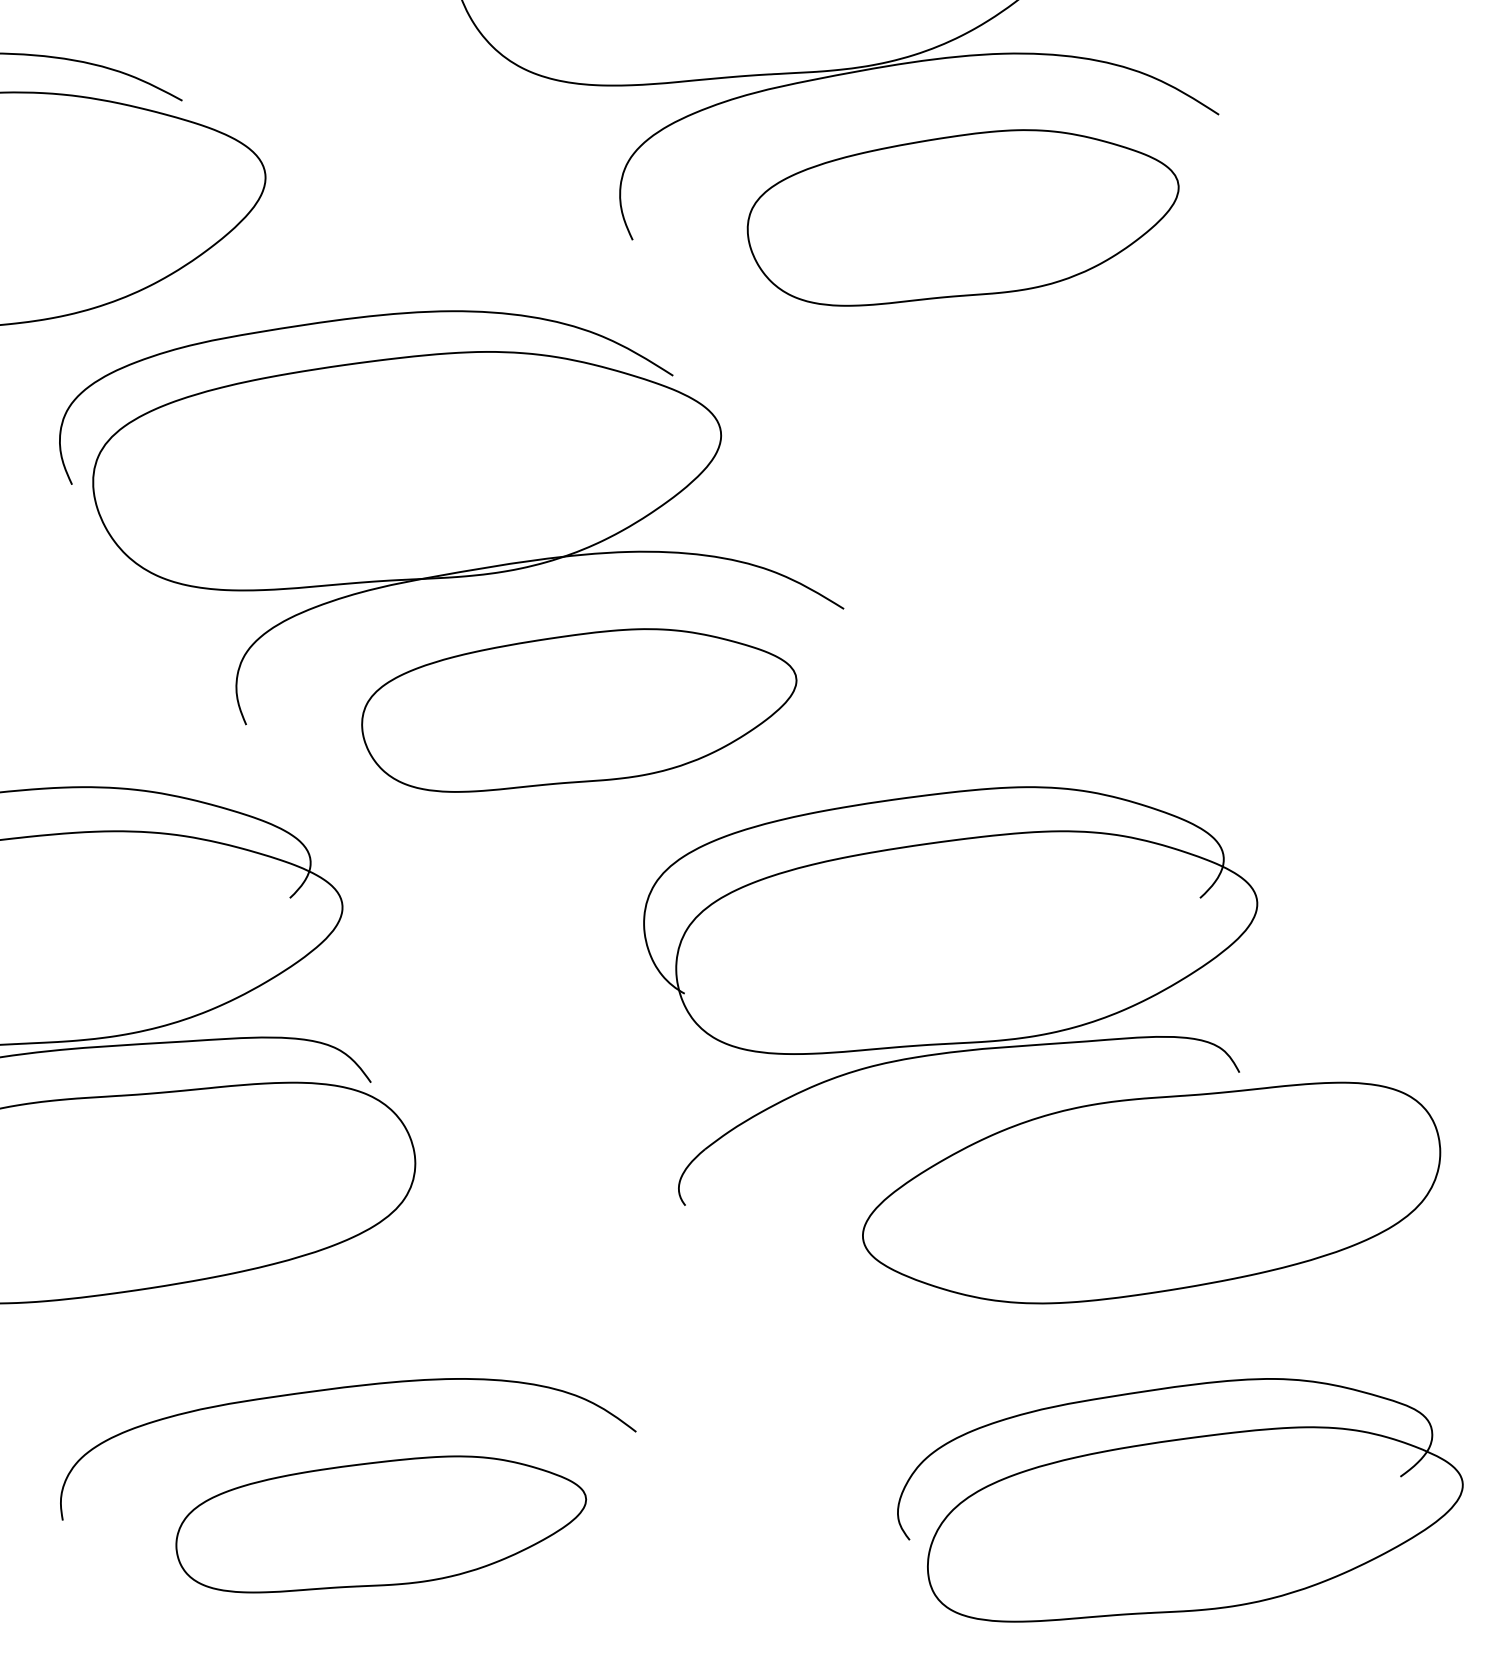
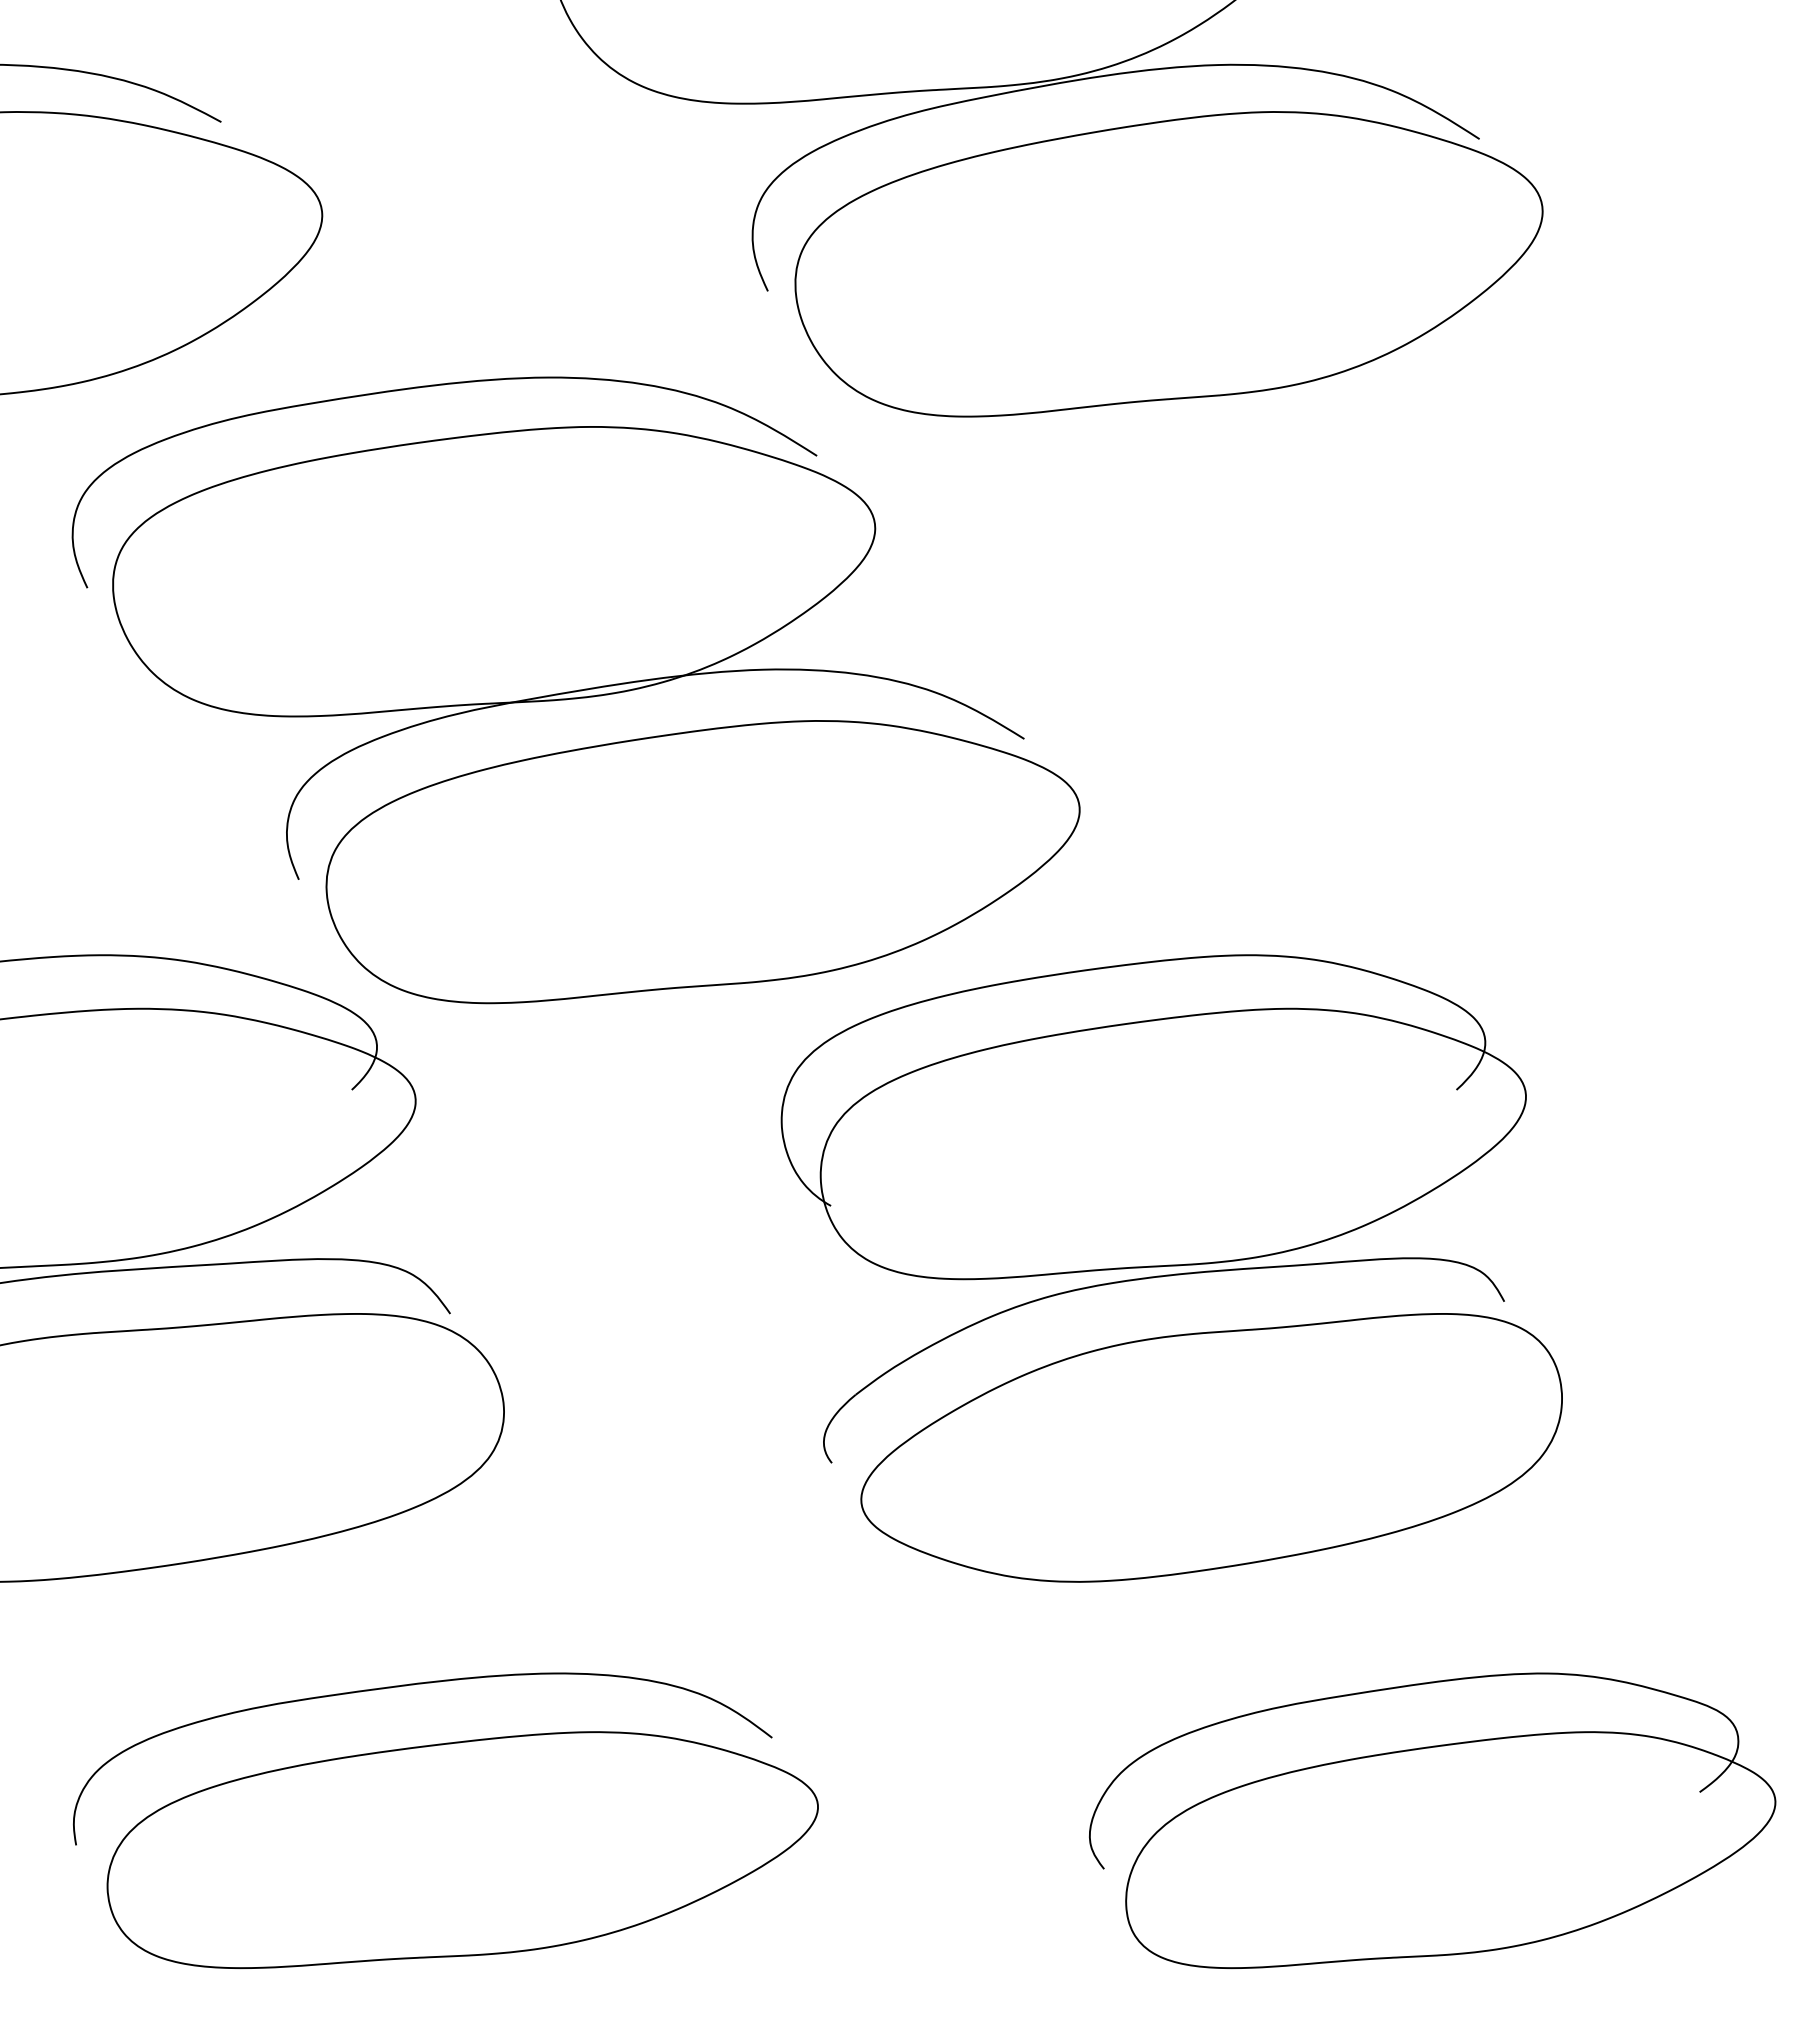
part: (962, 218) -> (1168, 264), size x1.43
part: (578, 710) -> (702, 862), size x1.43
part: (1151, 1192) -> (1211, 1447), moved
part: (381, 1523) -> (462, 1849), size x1.43

